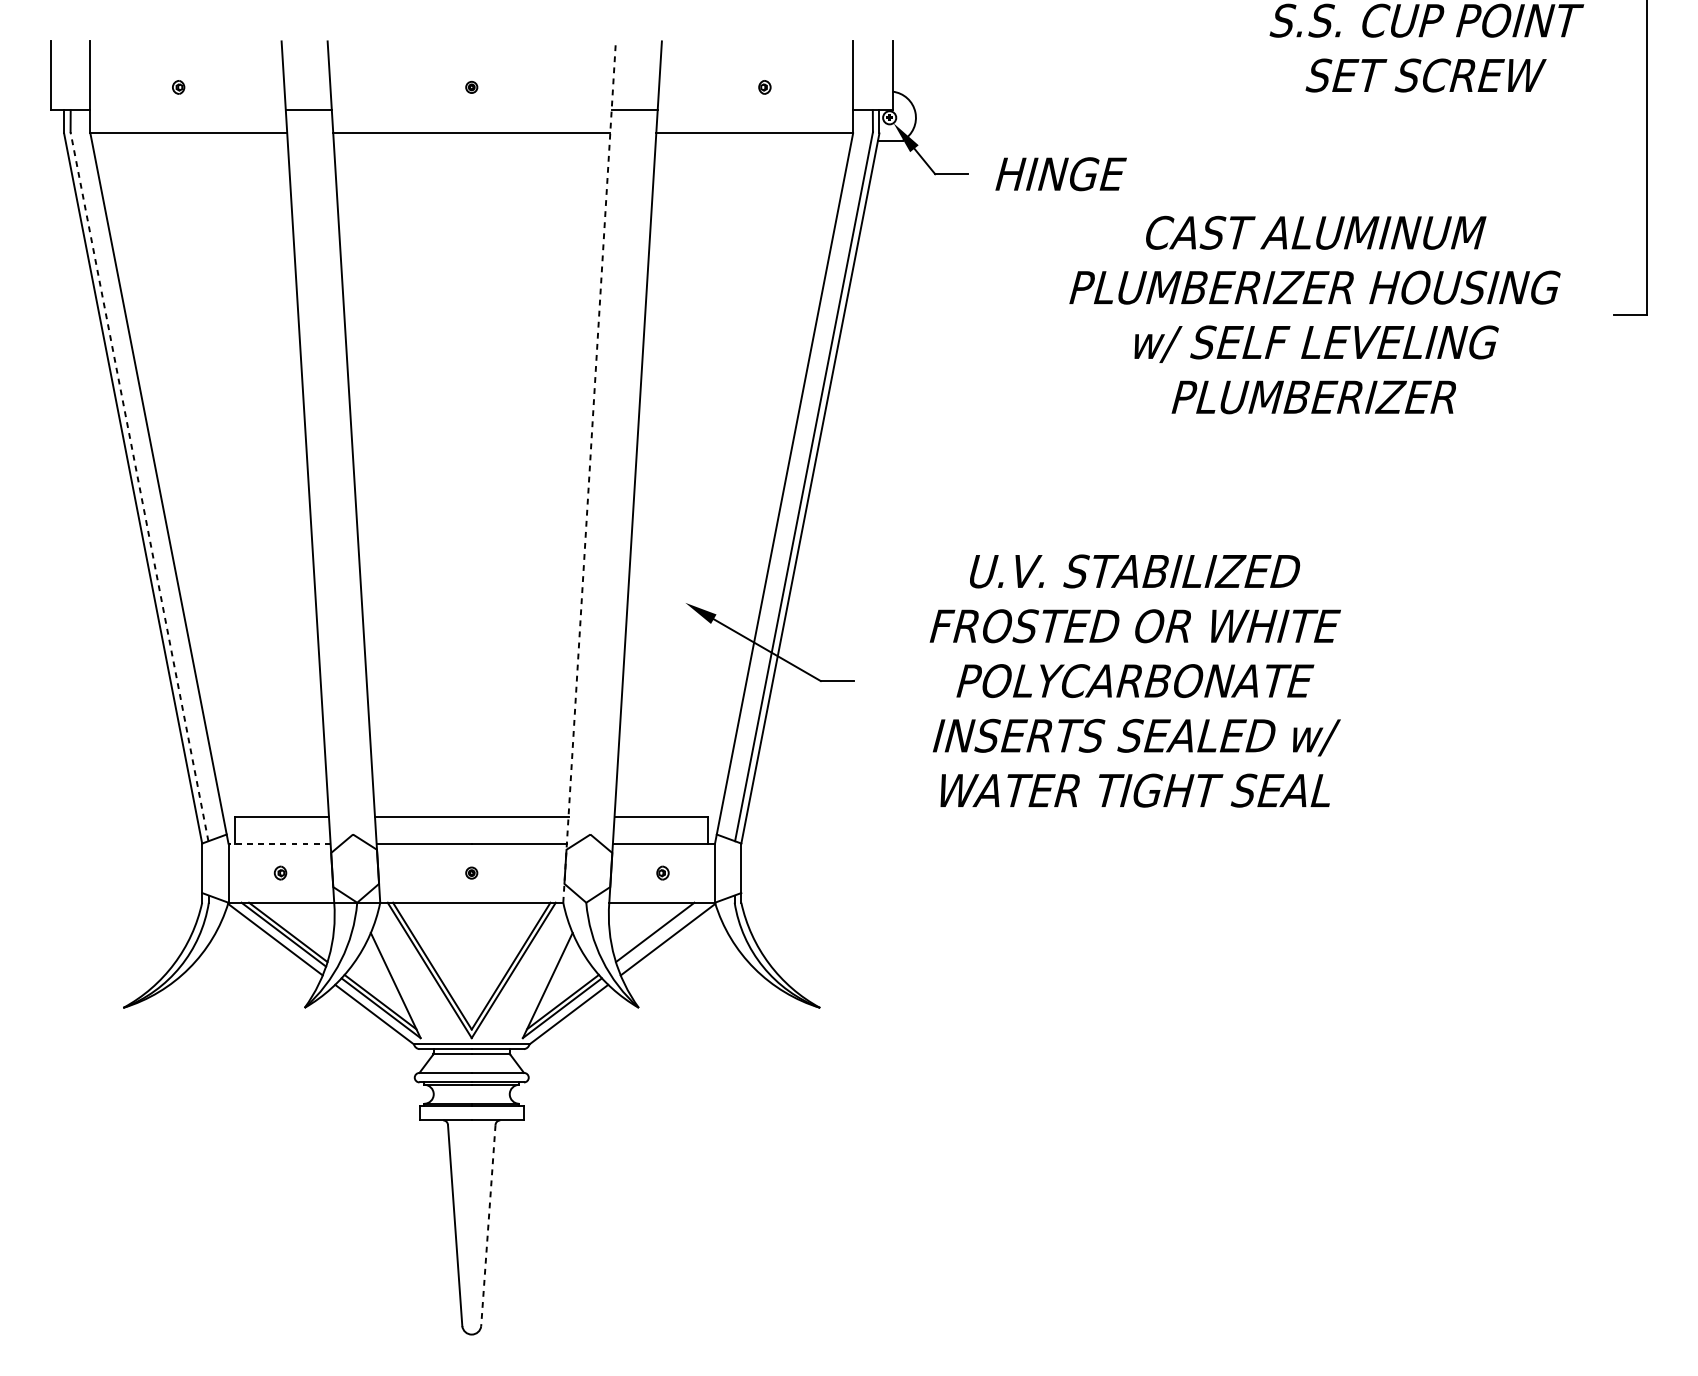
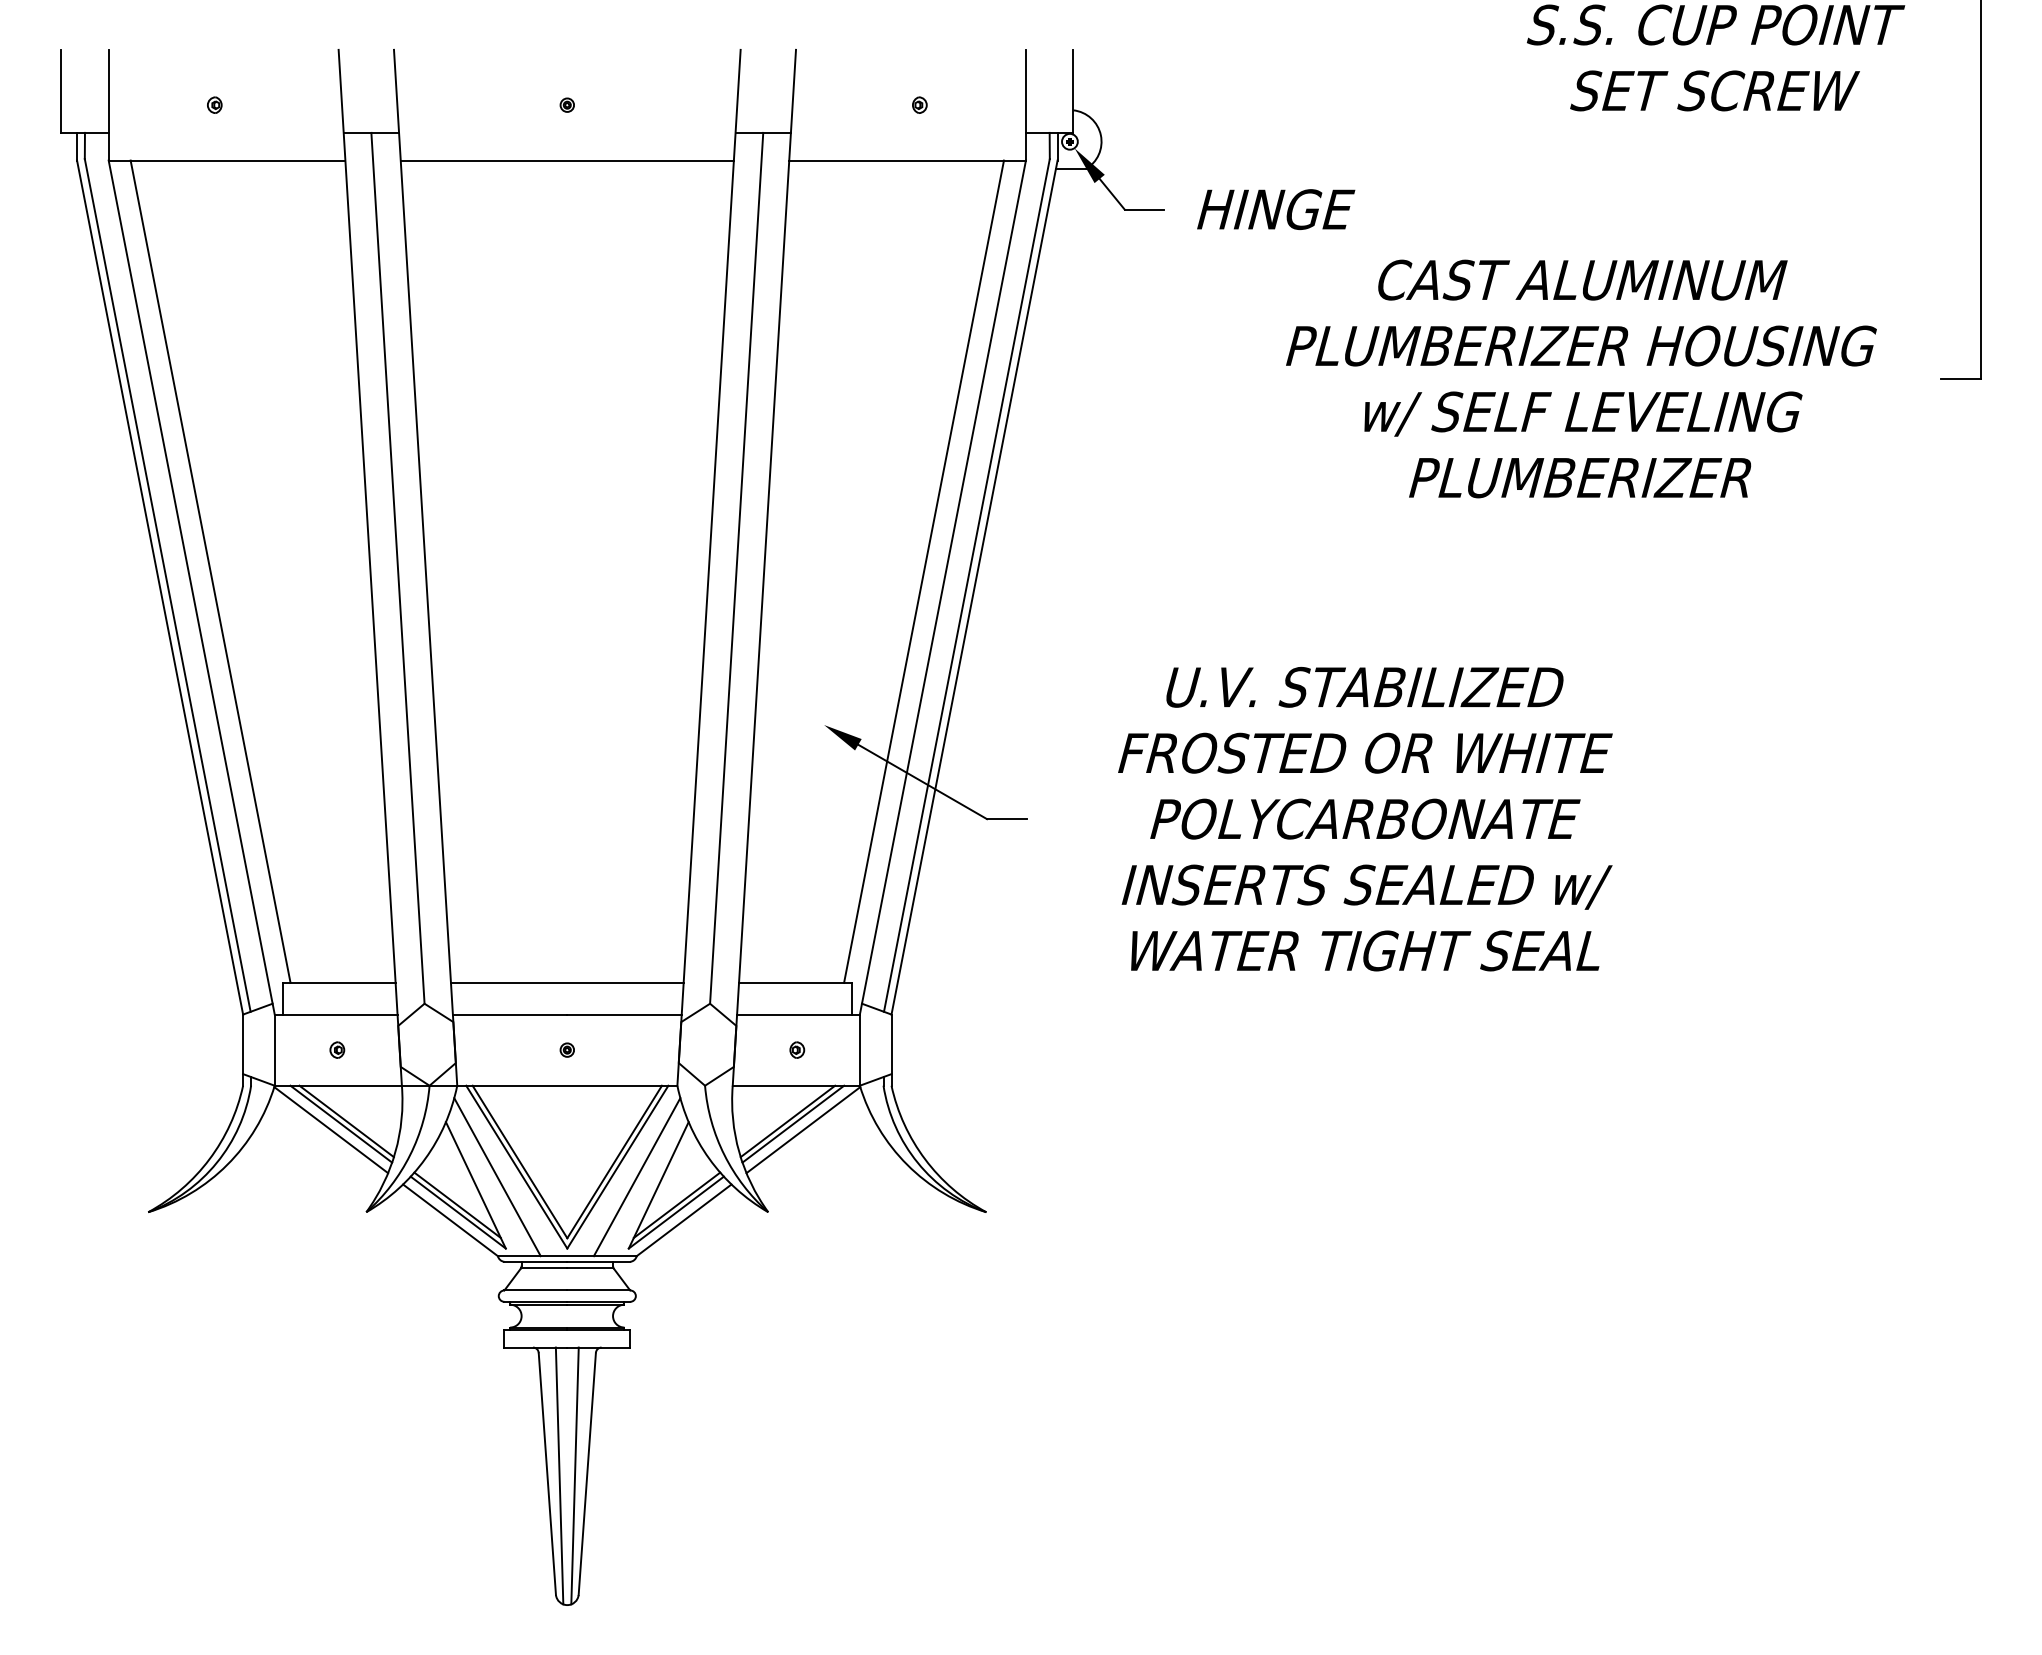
line: (330, 471) -> (397, 567), added
line: (589, 471) -> (709, 567), dashed -> solid
line: (612, 471) -> (736, 567), added
line: (175, 475) -> (210, 571), added
line: (767, 475) -> (923, 571), added
line: (139, 485) -> (167, 584), dashed -> solid
line: (279, 843) -> (335, 1014), dashed -> solid
line: (659, 934) -> (793, 1123), added
line: (413, 979) -> (497, 1177), added
line: (529, 979) -> (636, 1177), added
line: (488, 1225) -> (587, 1474), dashed -> solid
line: (465, 1226) -> (559, 1475), added
line: (477, 1226) -> (574, 1475), added

